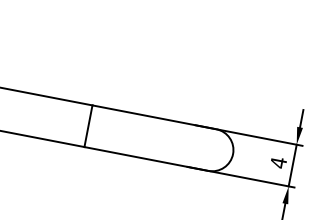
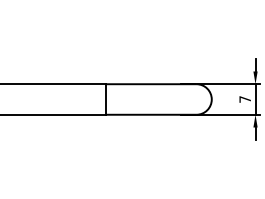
text: (277, 162) -> (244, 99), 4 -> 7

